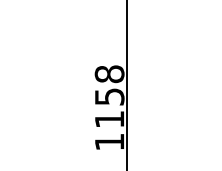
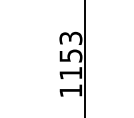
text: (109, 74) -> (70, 38), 1158 -> 1153

